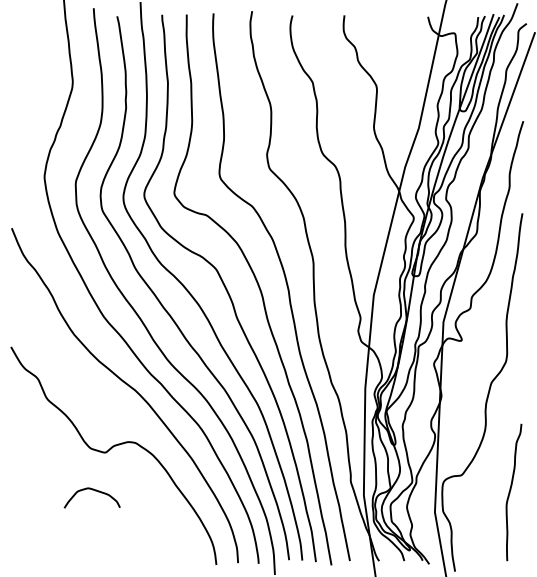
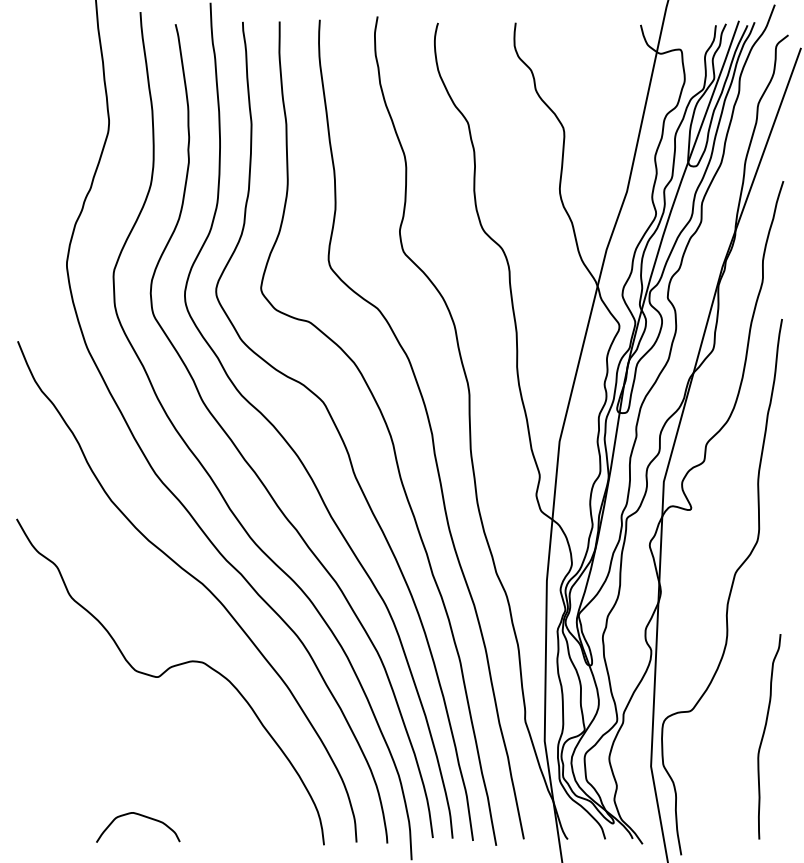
curve: (92, 490) -> (138, 816), moved

